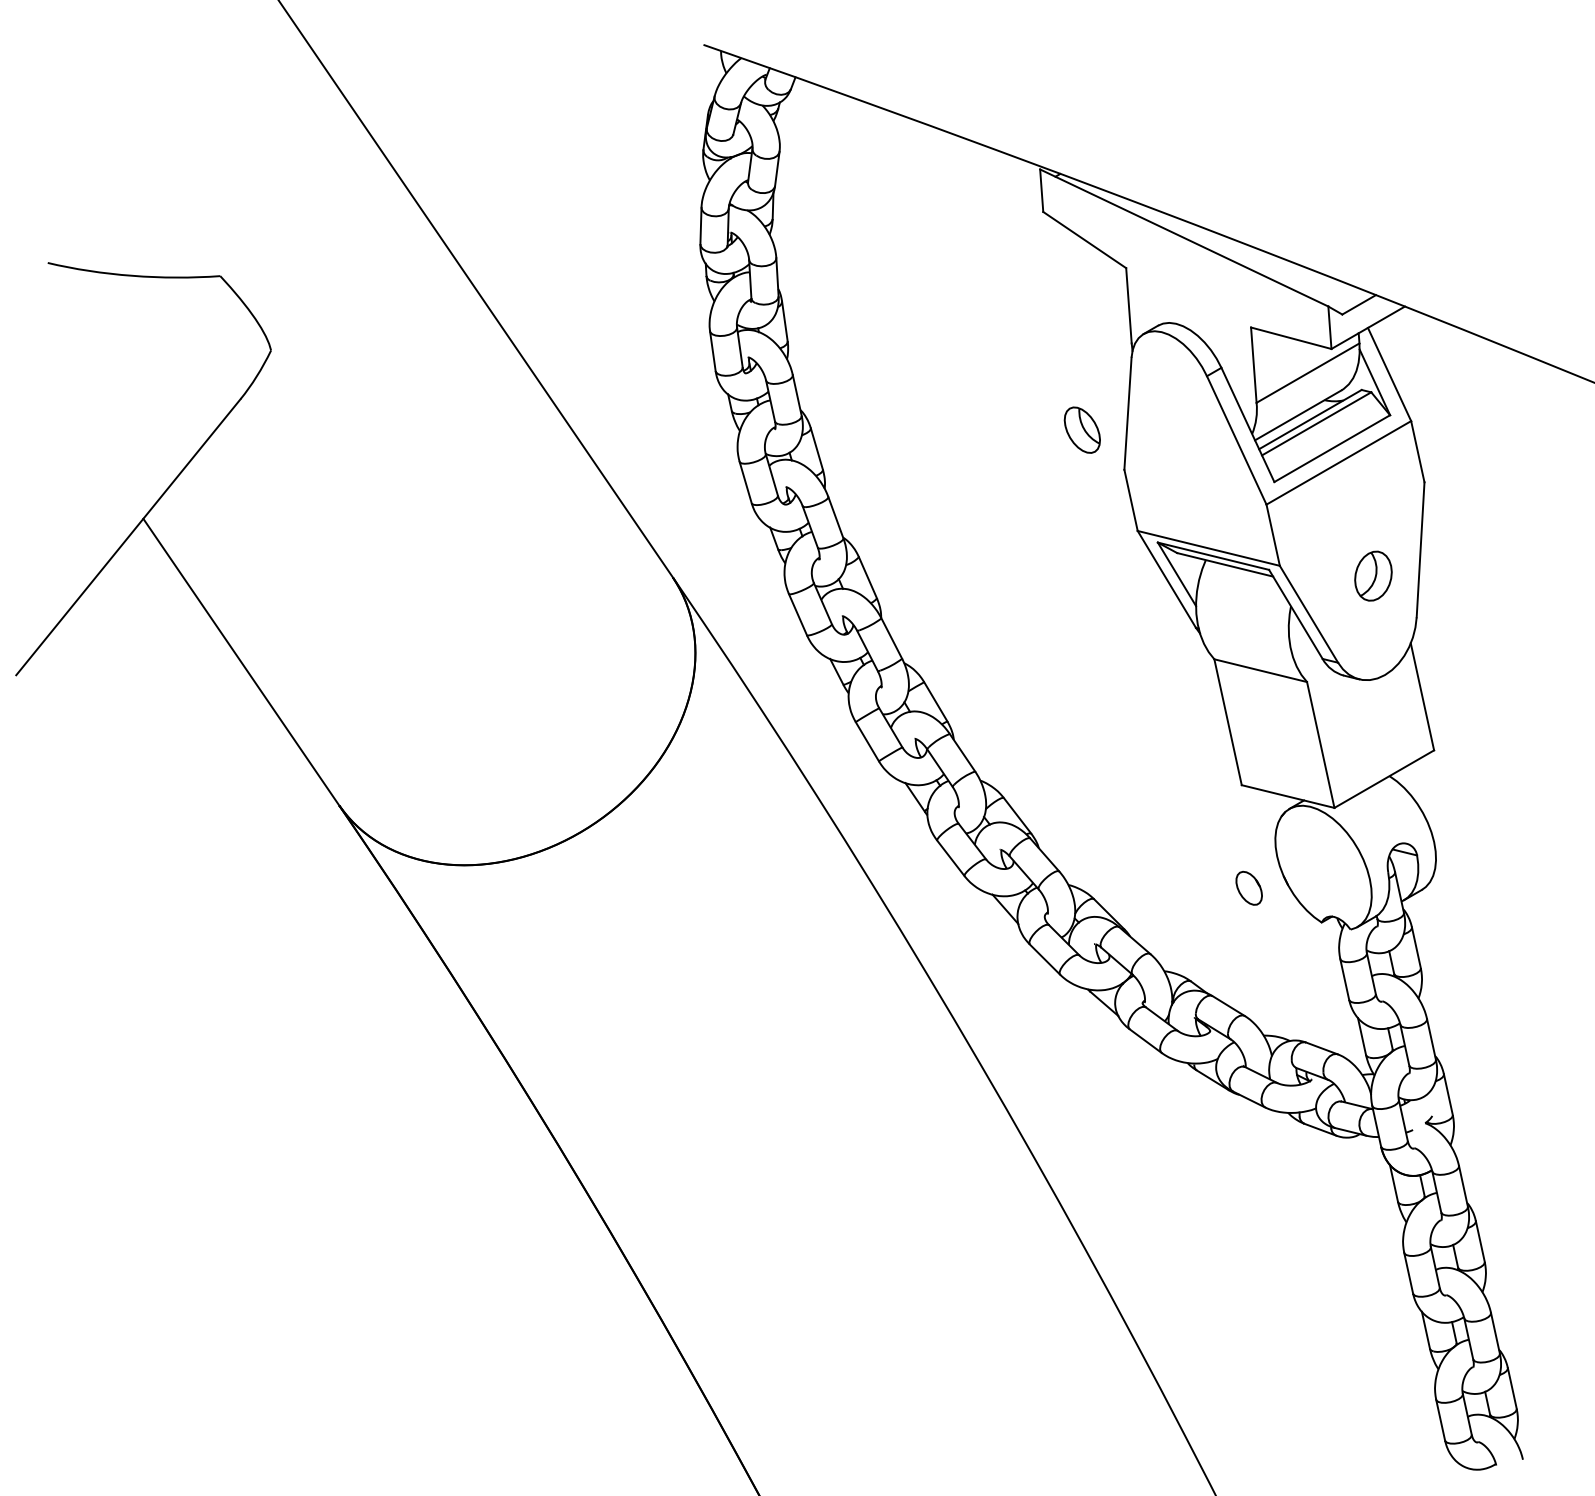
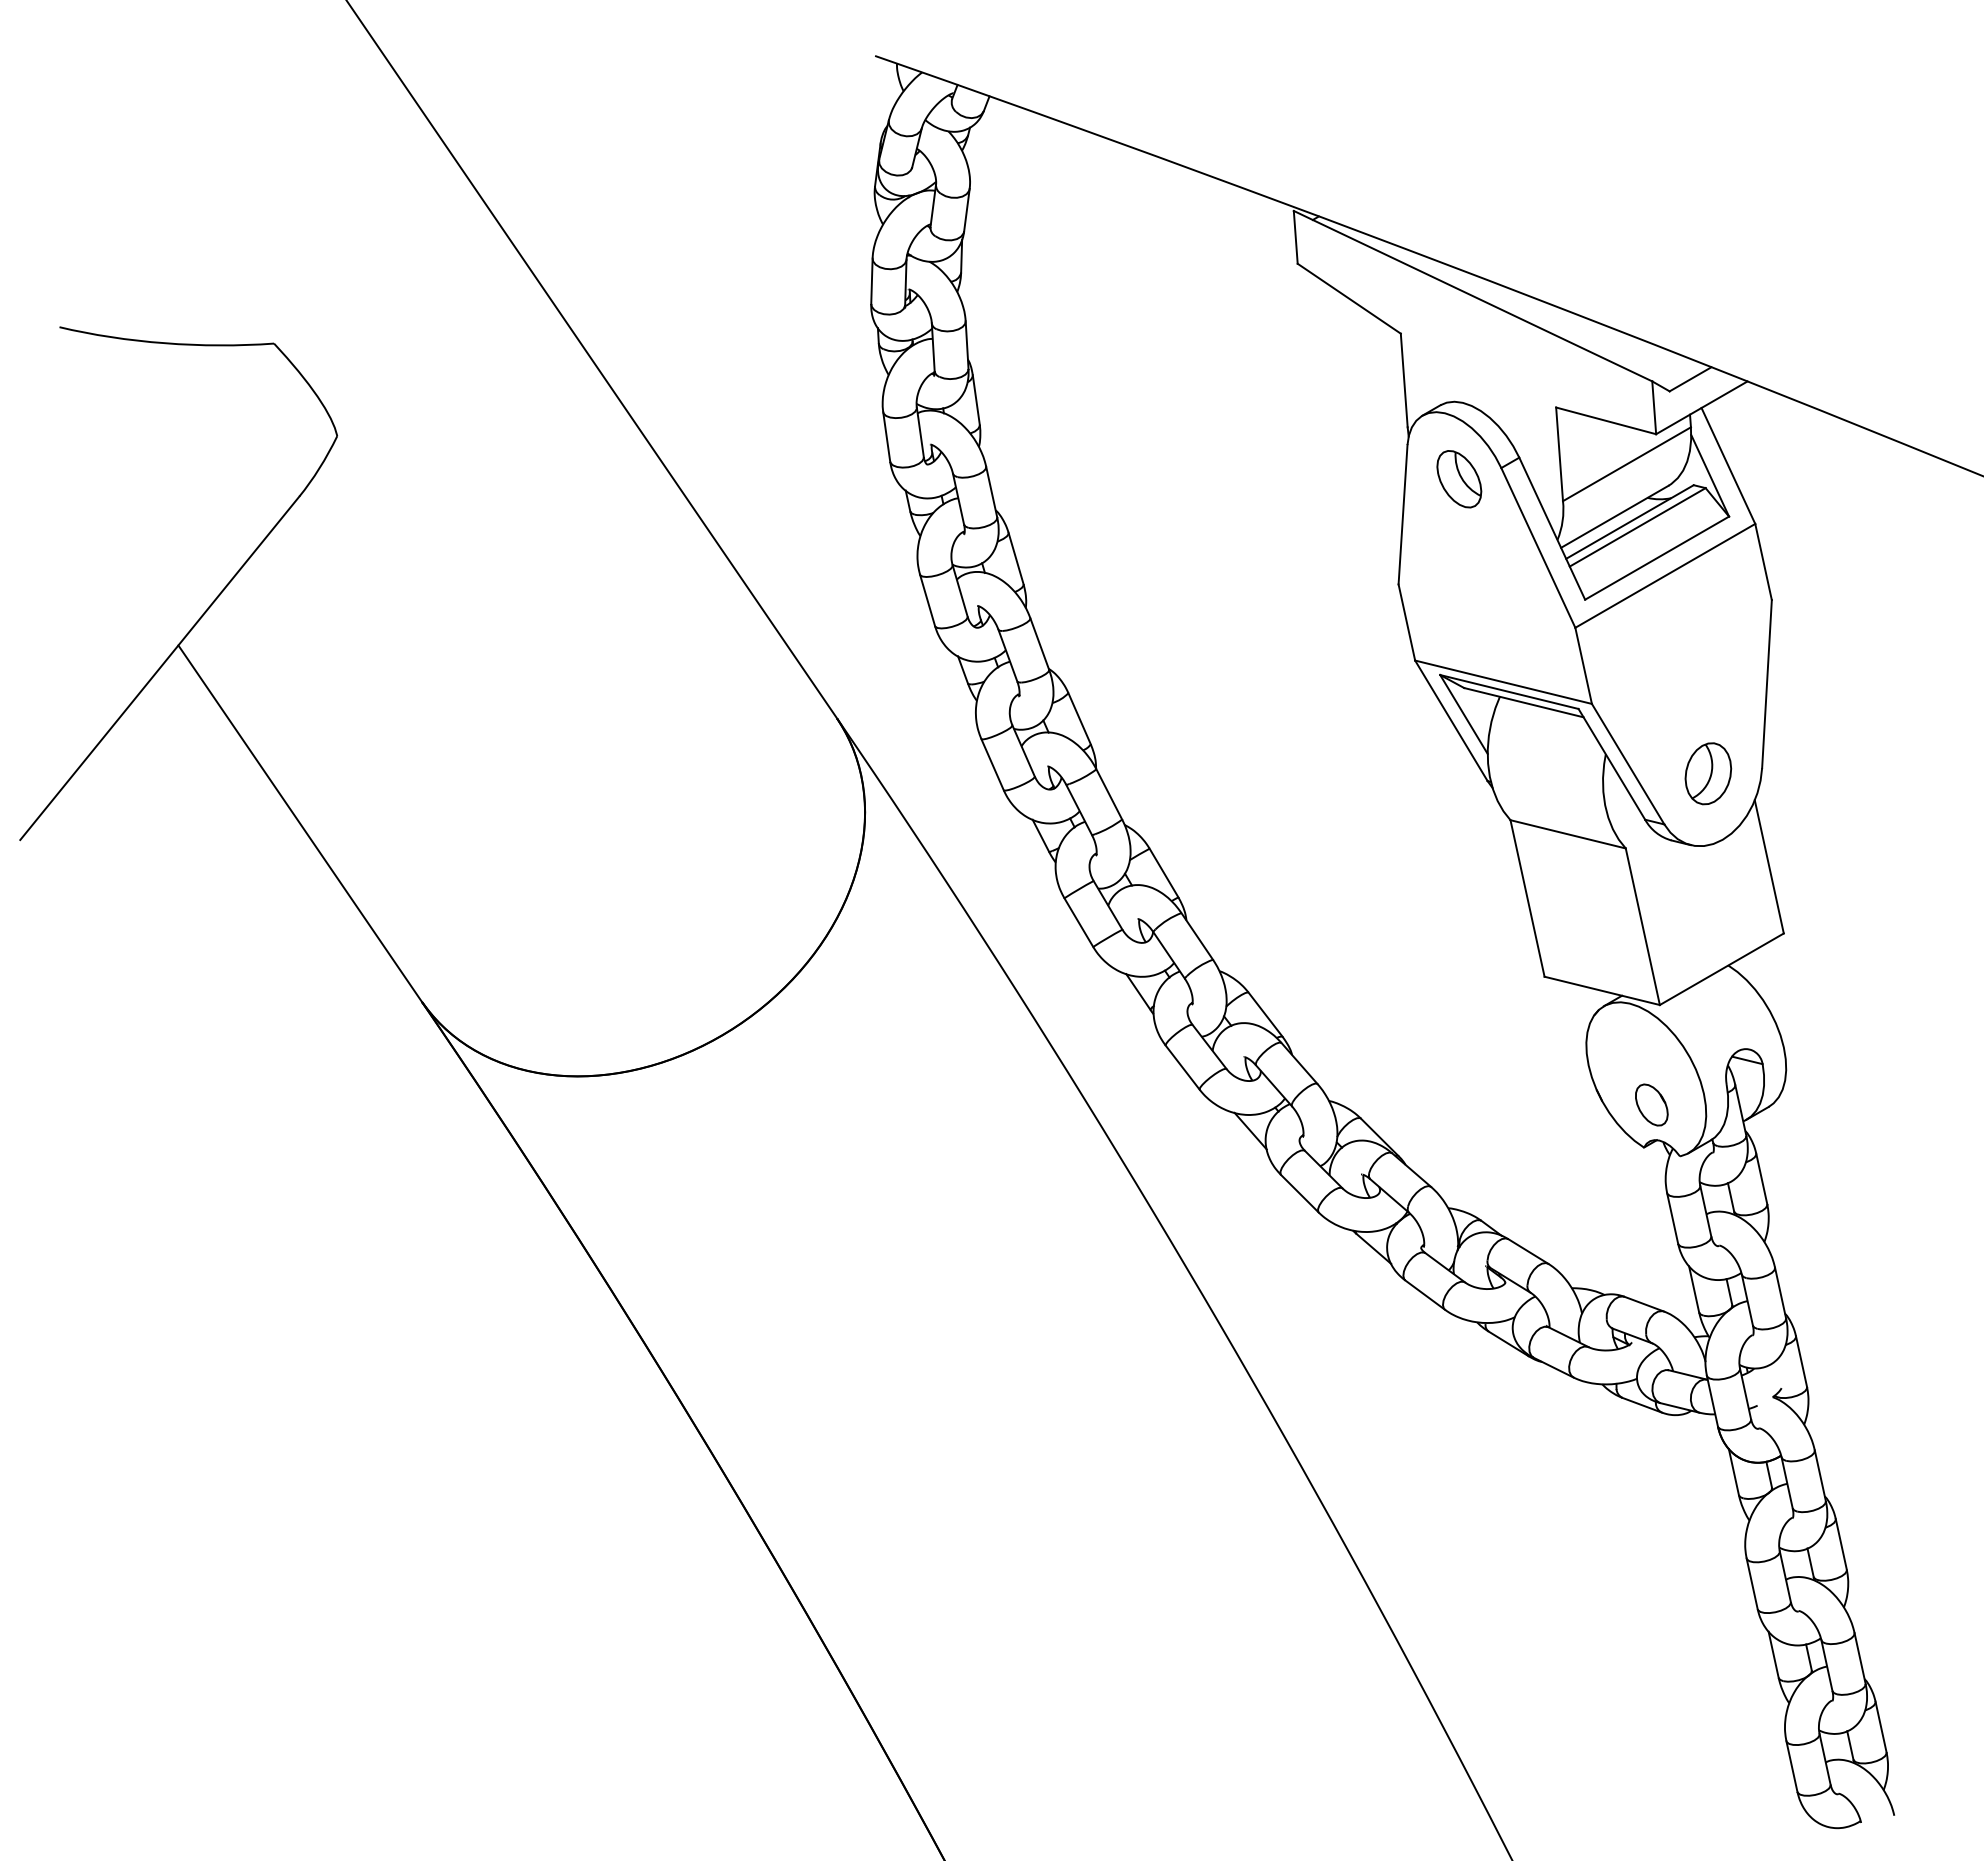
part: (1082, 430) -> (1459, 479), moved
part: (1373, 575) -> (1708, 773), moved
part: (1248, 887) -> (1651, 1104), moved

